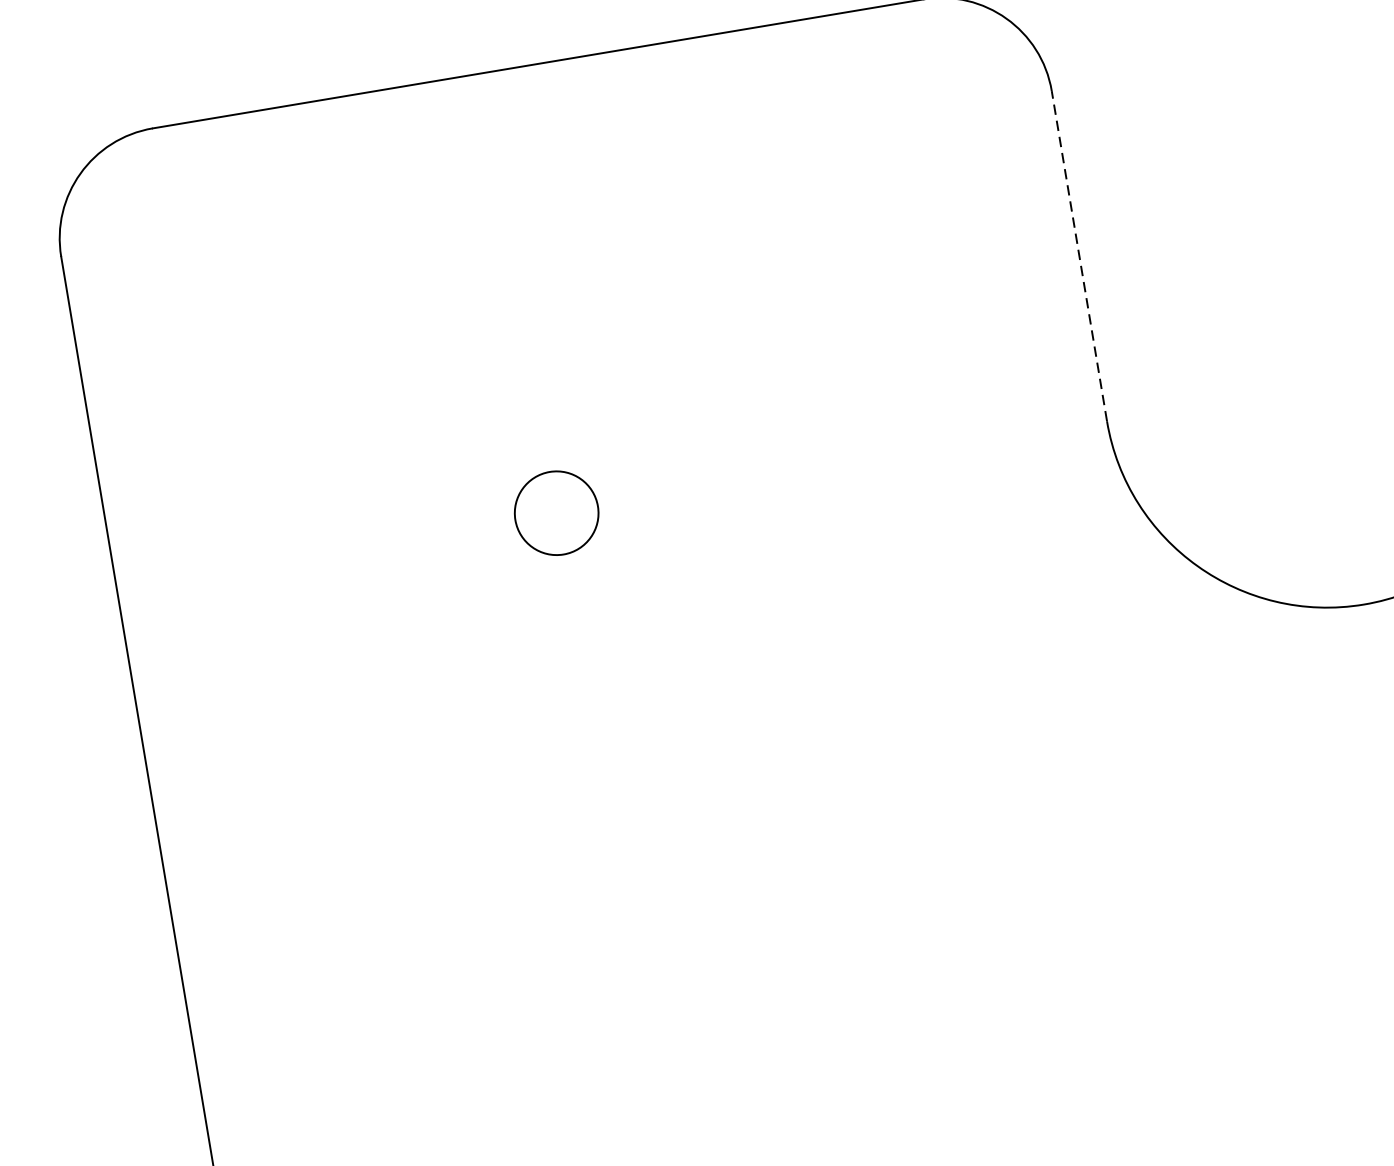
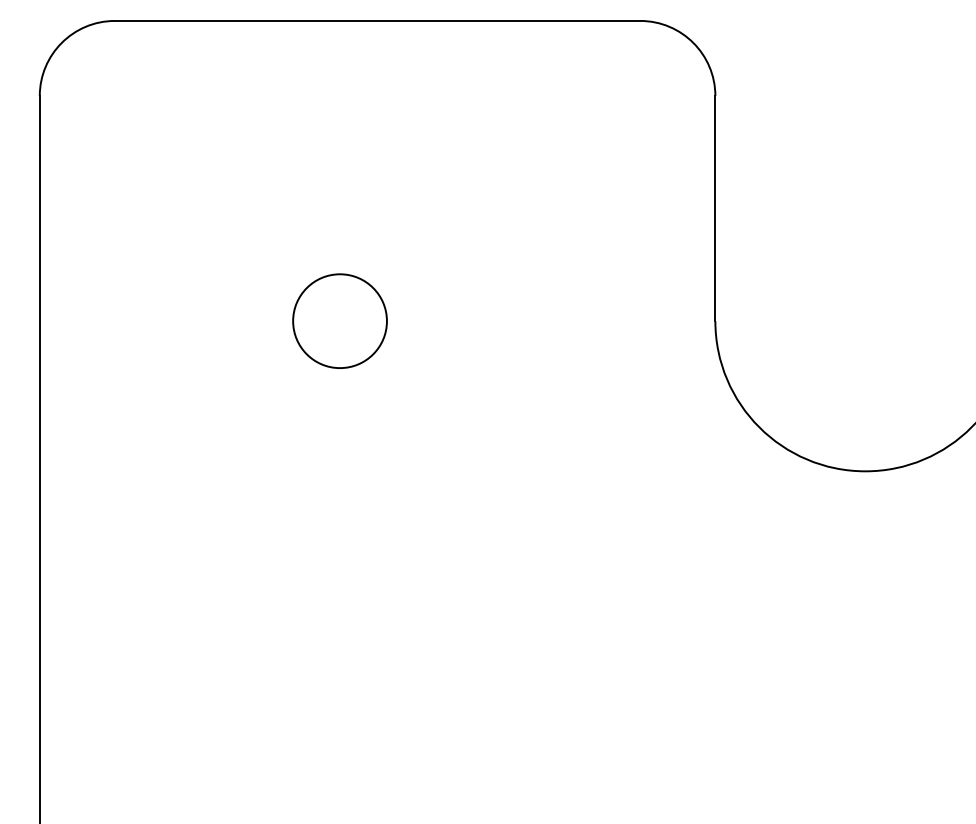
line: (1079, 255) -> (715, 208), dashed -> solid
circle: (555, 512) -> (339, 320), size x1.67

